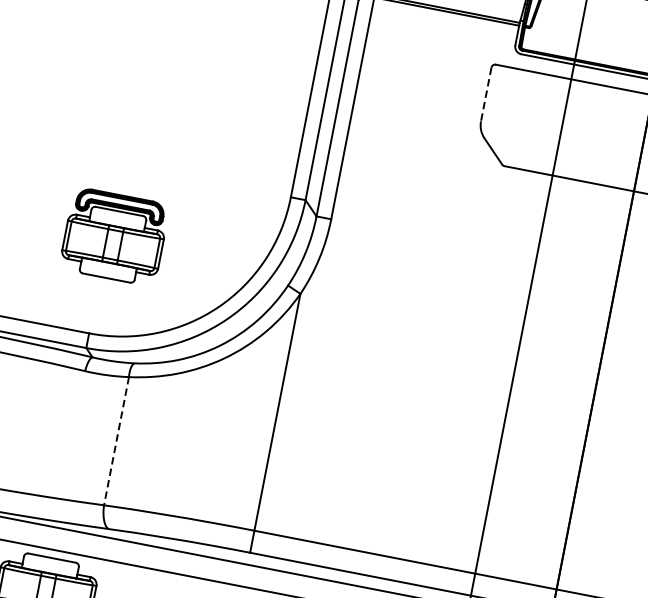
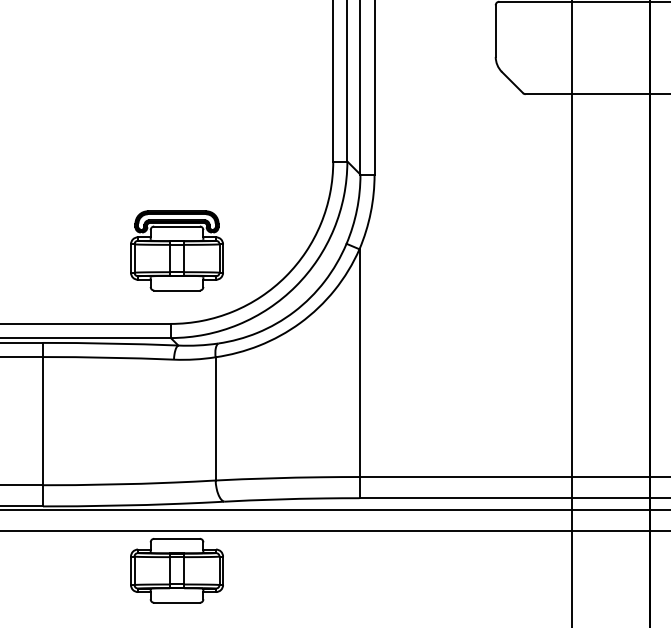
line: (485, 94) -> (495, 31), dashed -> solid
part: (114, 236) -> (176, 250), moved
line: (116, 440) -> (215, 418), dashed -> solid

